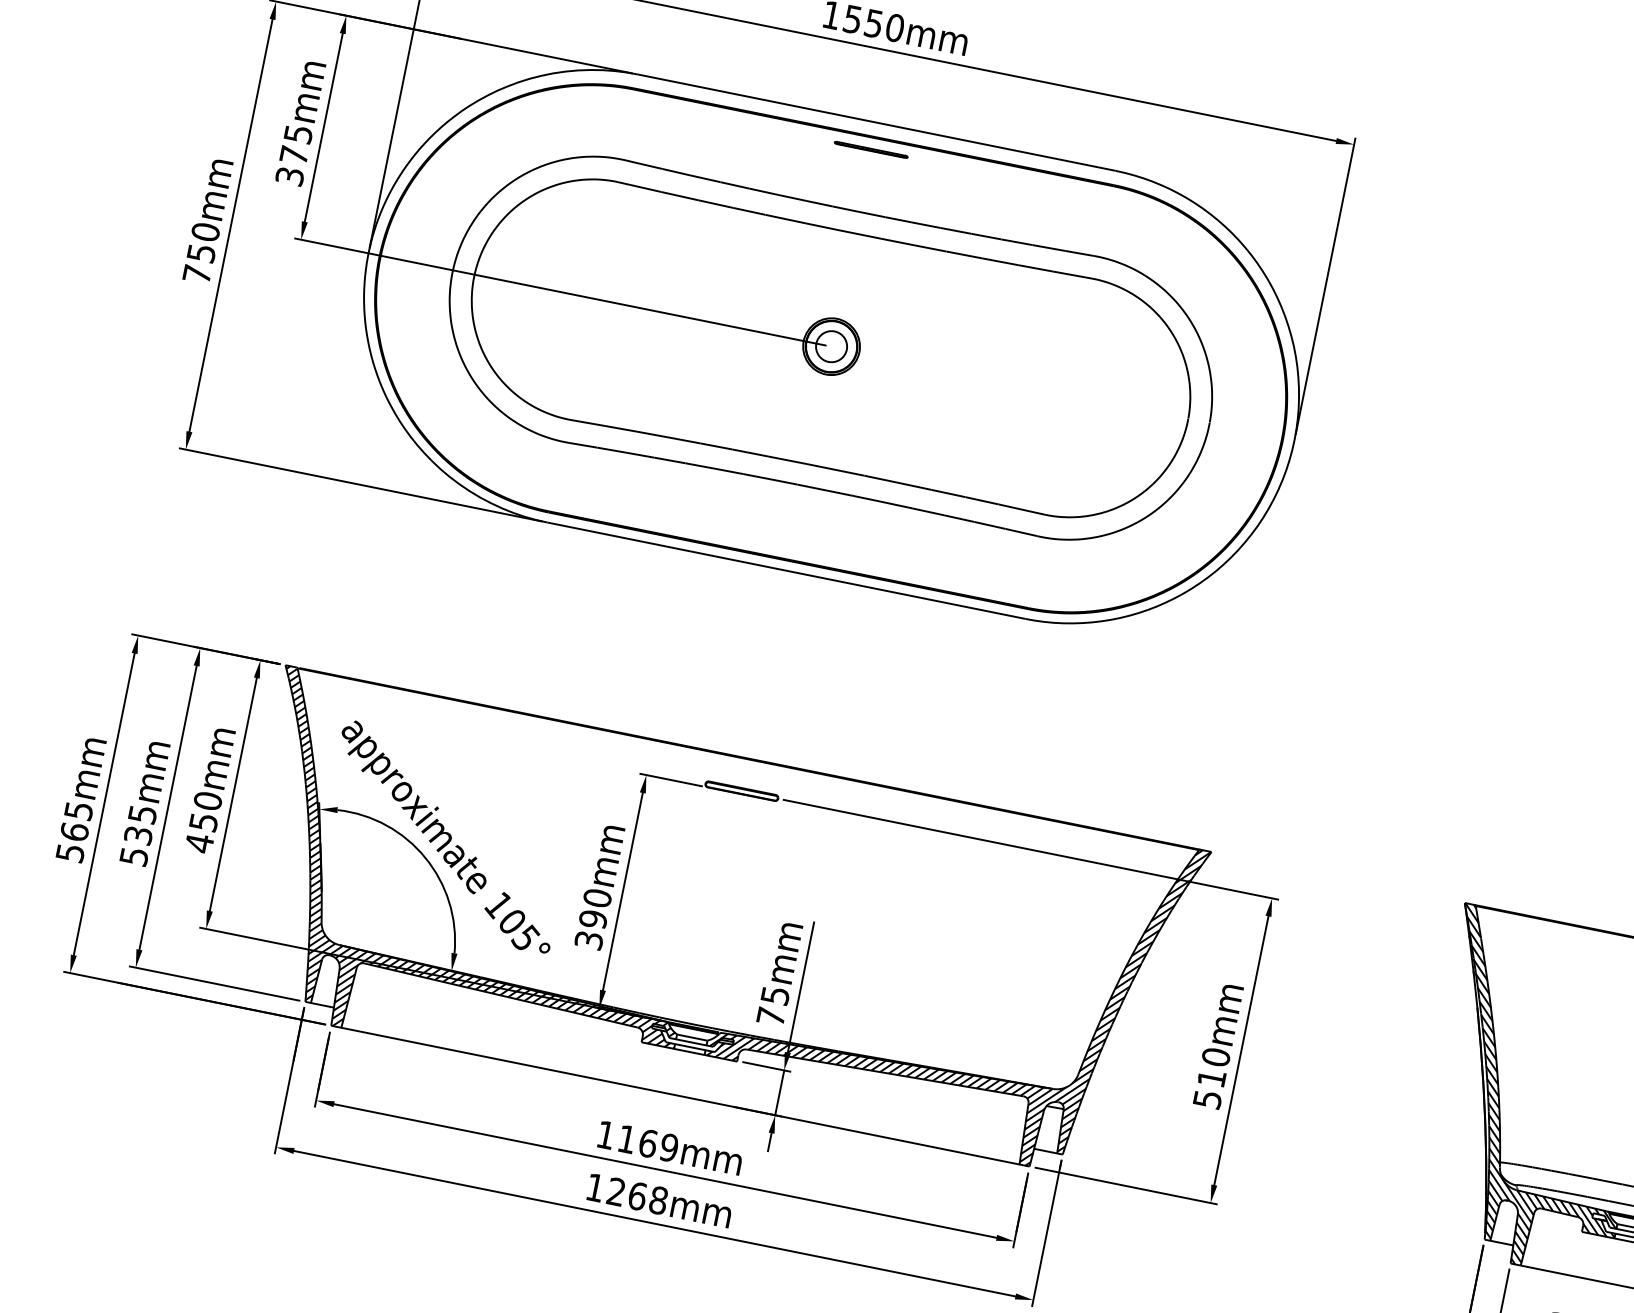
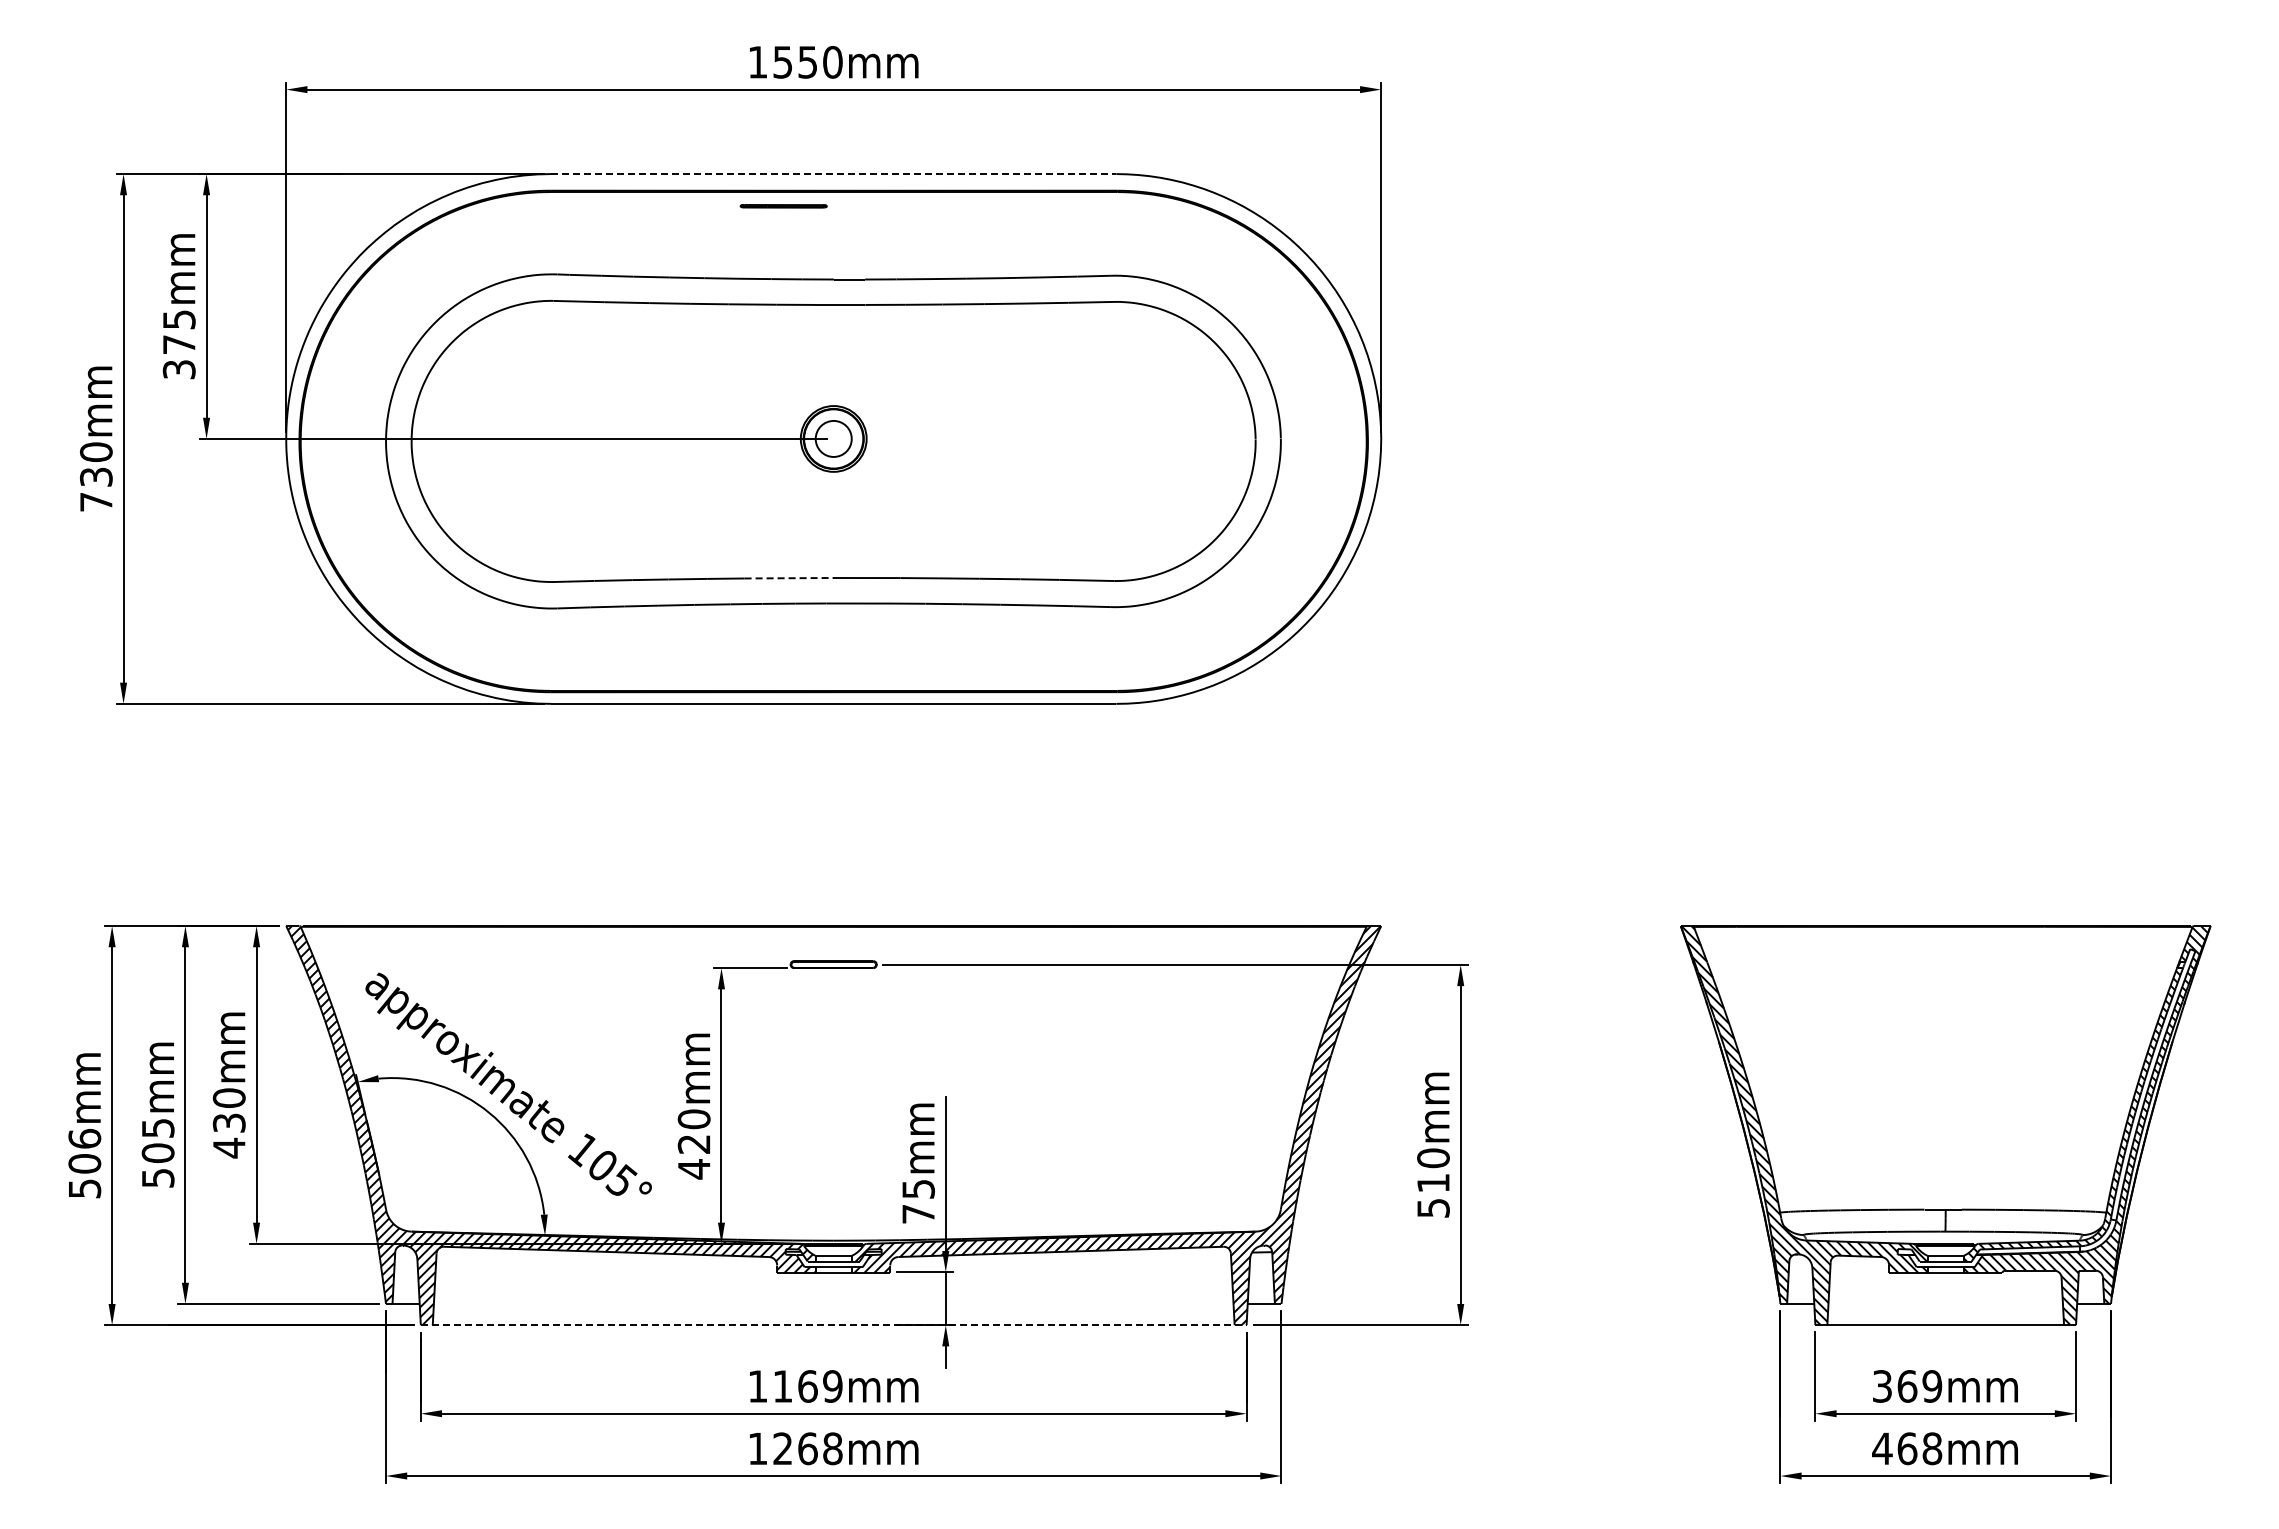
line: (876, 122) -> (833, 174), solid -> dashed
line: (871, 150) -> (783, 206), moved
text: (201, 252) -> (96, 476), 750mm -> 730mm
line: (770, 457) -> (789, 578), solid -> dashed
text: (76, 820) -> (84, 1150), 565mm -> 506mm
text: (203, 821) -> (228, 1122), 450mm -> 430mm
text: (137, 835) -> (157, 1153), 535mm -> 505mm
text: (590, 929) -> (693, 1156), 390mm -> 420mm
line: (680, 1096) -> (833, 1325), solid -> dashed

